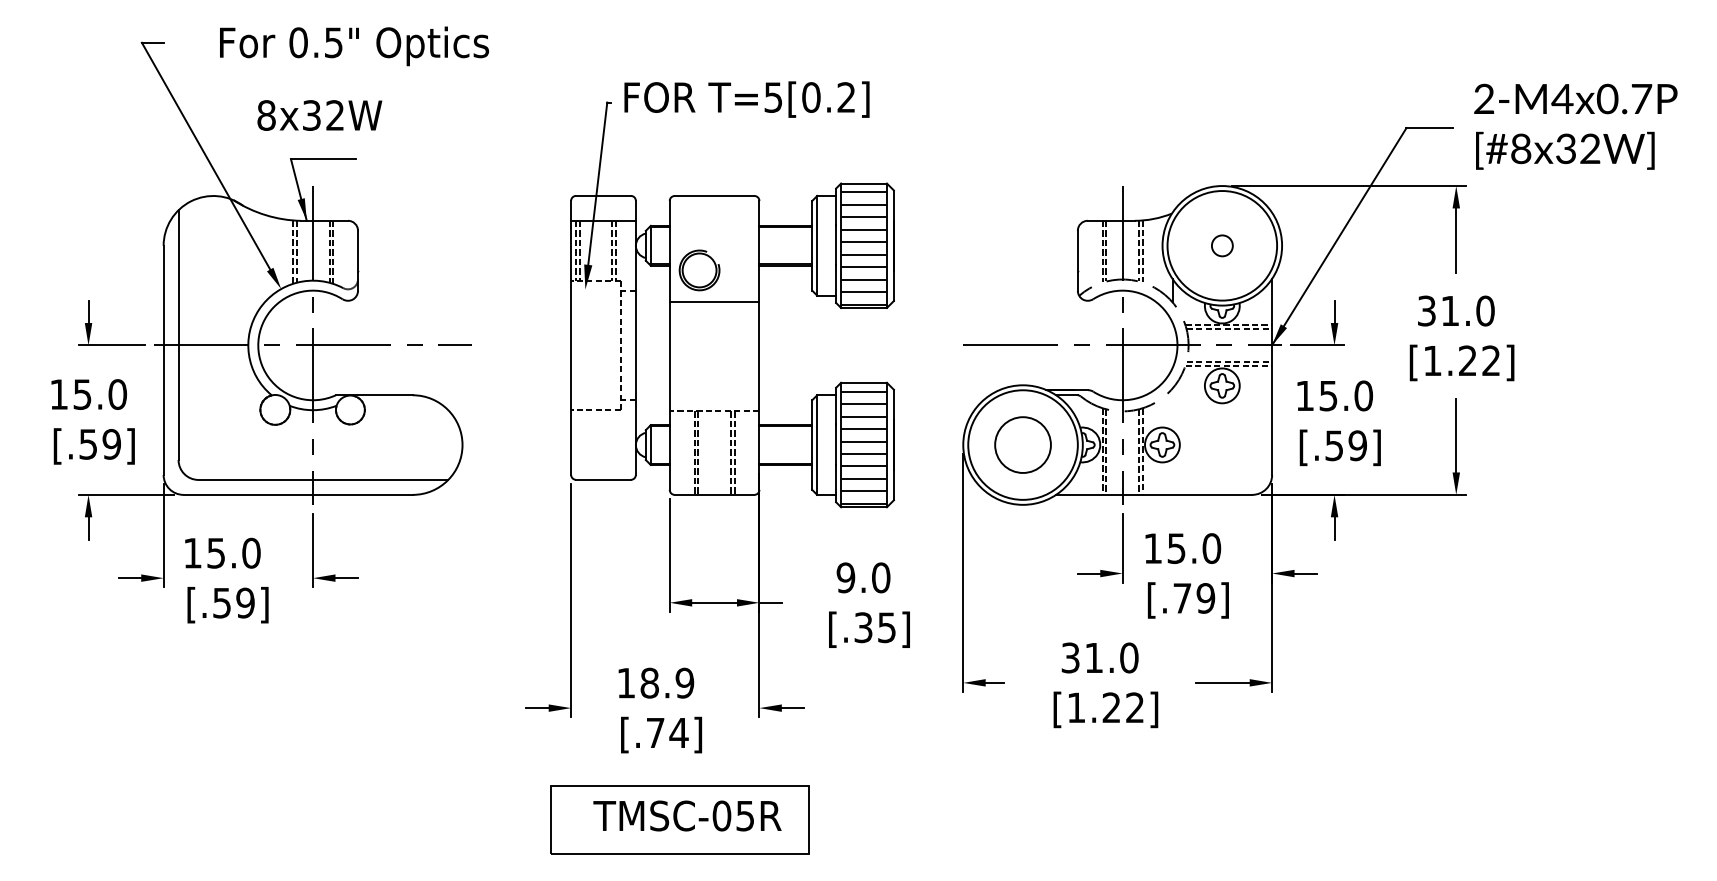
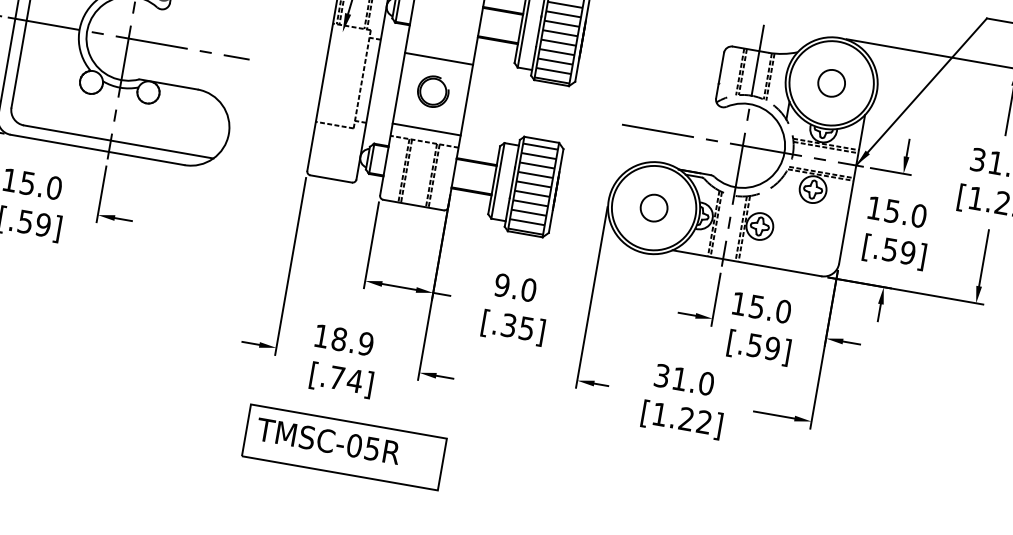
circle: (1222, 245) -> (831, 83), size x1.67
part: (699, 270) -> (433, 91), moved
line: (714, 395) -> (426, 129), added
circle: (1022, 444) -> (653, 207), size x0.62
text: (1182, 598) -> (754, 345), [.79] -> [.59]
text: (687, 815) -> (328, 440), moved

